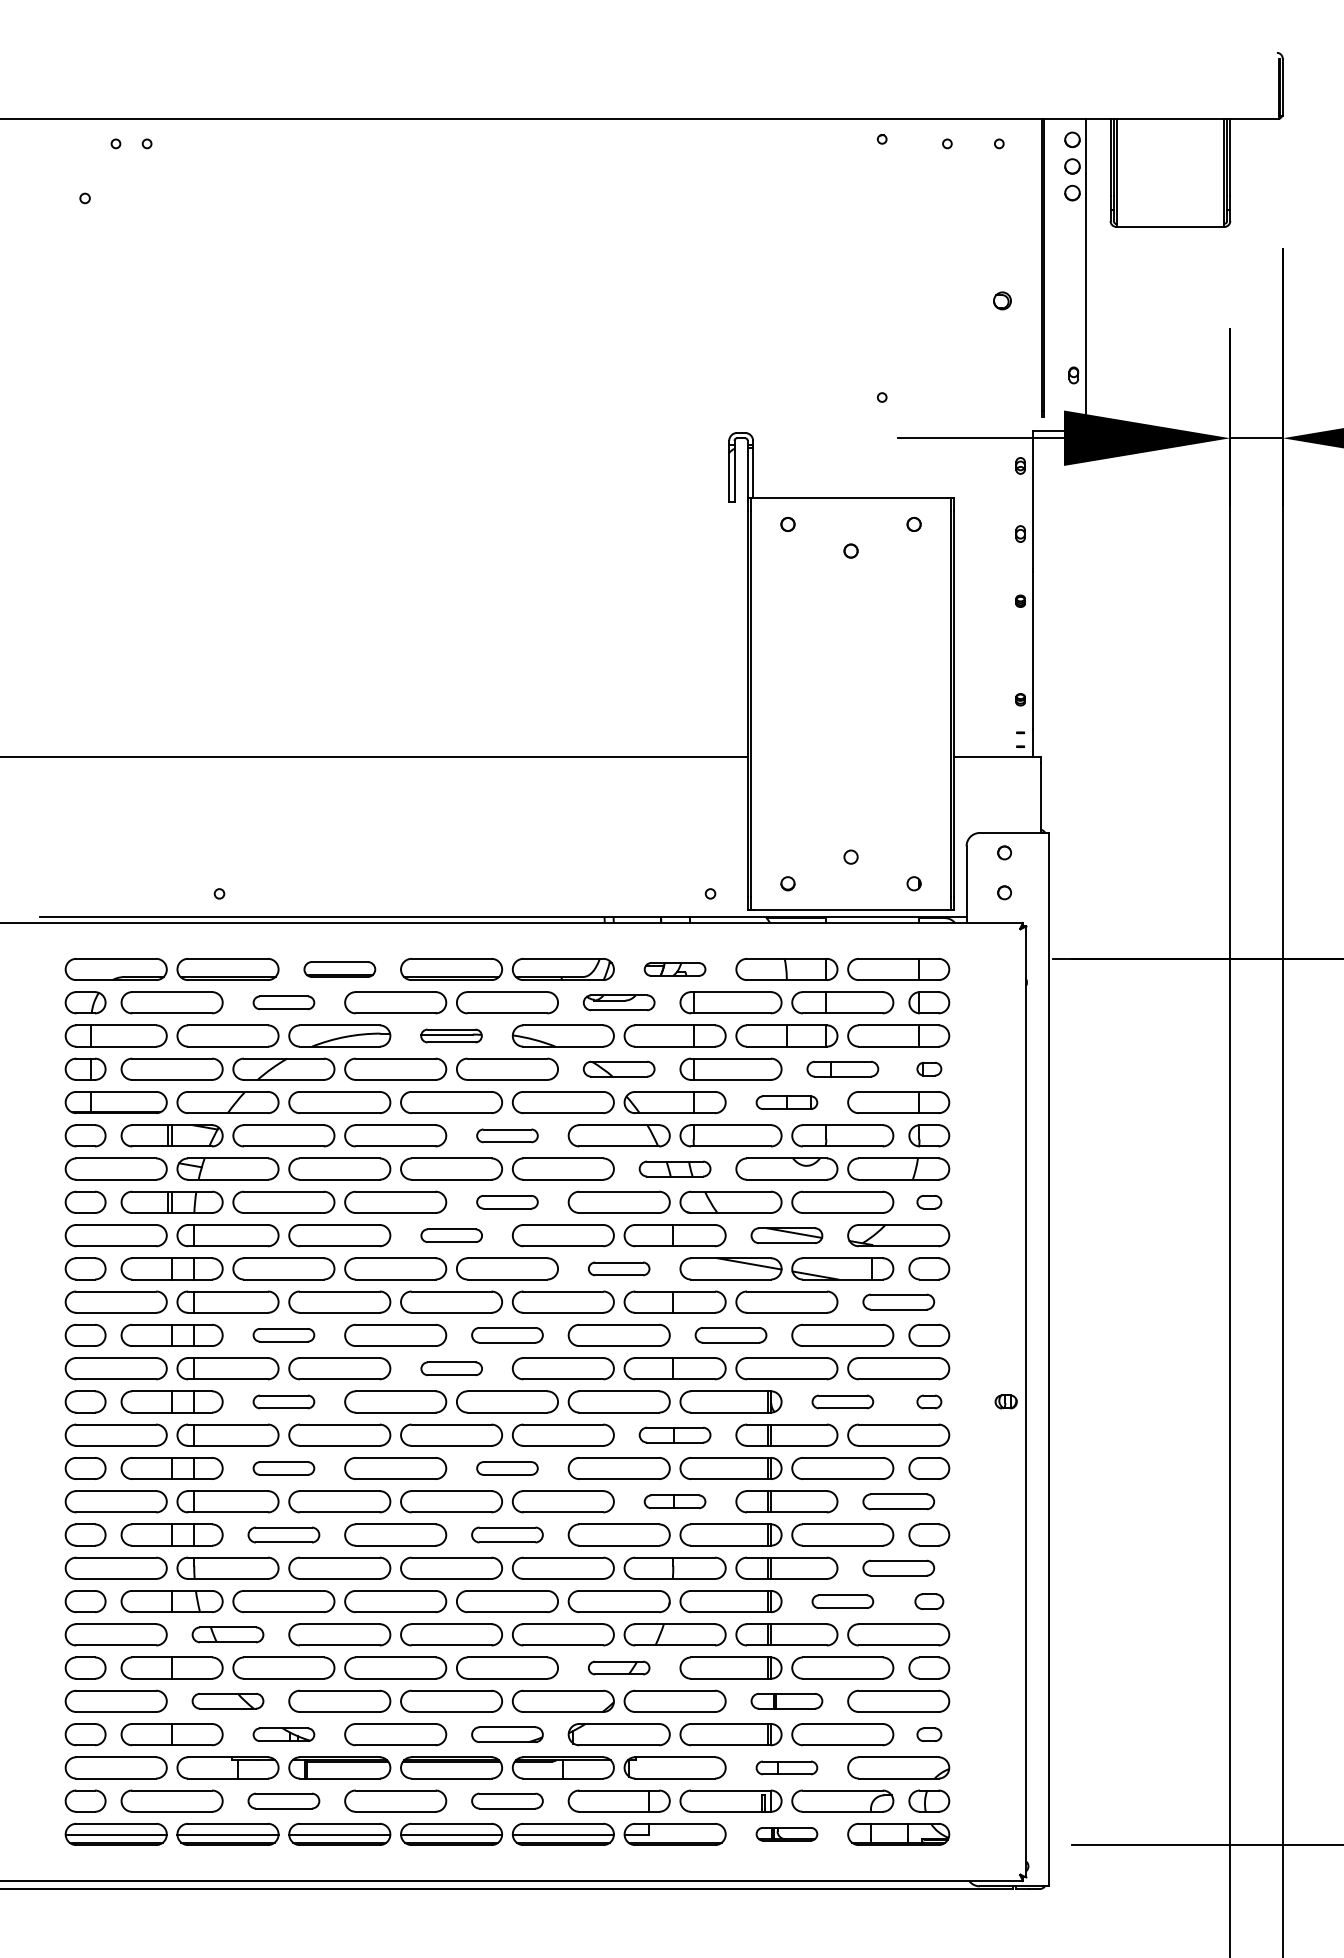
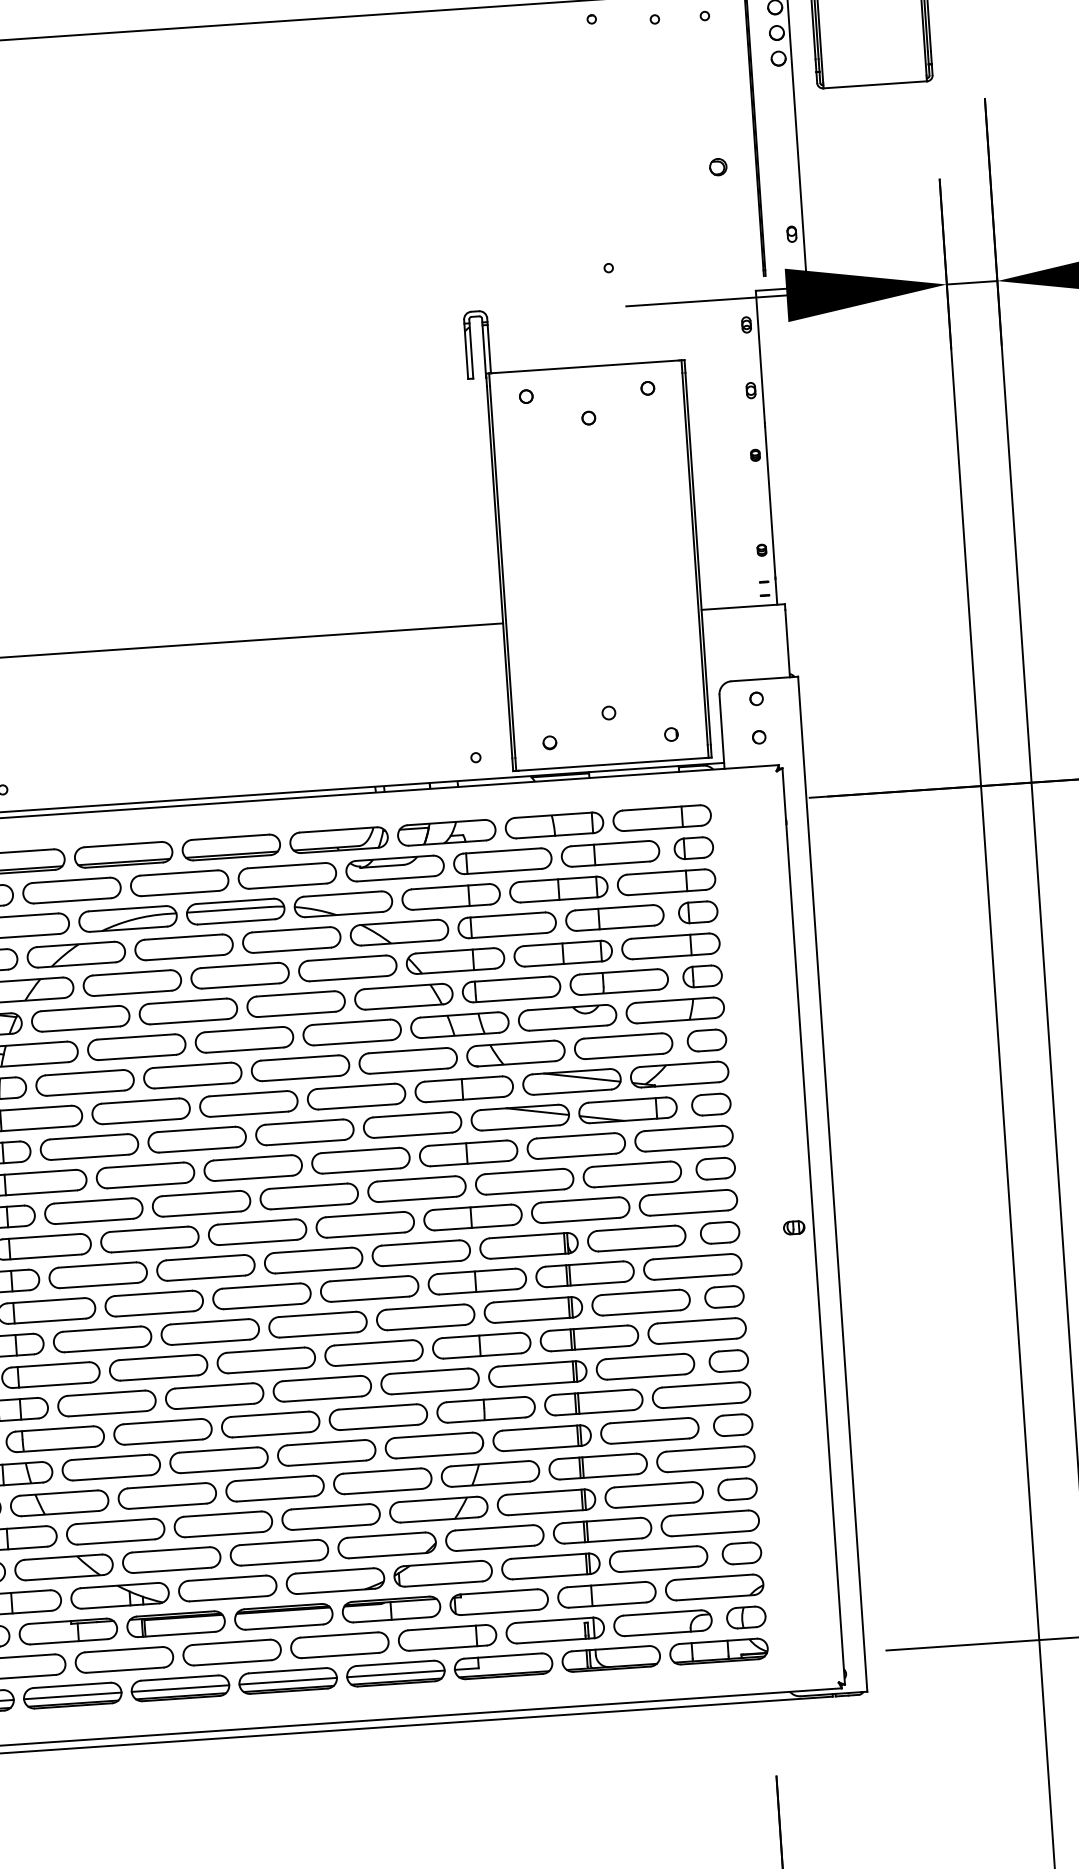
part: (339, 969) -> (123, 854), size x1.43
part: (674, 969) -> (446, 832), size x1.67
part: (283, 1002) -> (71, 890), size x1.67
part: (618, 1002) -> (394, 868), size x1.43
part: (451, 1035) -> (235, 911), size x1.67
part: (618, 1068) -> (398, 931), size x1.43
part: (842, 1068) -> (614, 917), size x1.43
part: (929, 1068) -> (698, 911), size x1.67
part: (786, 1102) -> (562, 953), size x1.67
part: (507, 1135) -> (296, 1003), size x1.67
part: (674, 1168) -> (459, 1024), size x1.43
part: (507, 1201) -> (300, 1067), size x1.67
part: (929, 1201) -> (707, 1039), size x1.67
part: (451, 1235) -> (248, 1103), size x1.67
part: (786, 1235) -> (571, 1081), size x1.43
part: (618, 1268) -> (411, 1124), size x1.67
part: (898, 1301) -> (683, 1138), size x1.43
part: (283, 1334) -> (93, 1210), size x1.67
part: (507, 1334) -> (309, 1195), size x1.43
part: (730, 1334) -> (524, 1180), size x1.43
part: (451, 1368) -> (257, 1232), size x1.67
part: (283, 1401) -> (97, 1274), size x1.67
part: (842, 1401) -> (636, 1238), size x1.67
part: (929, 1401) -> (720, 1232), size x1.67
part: (674, 1434) -> (476, 1280), size x1.43
part: (283, 1468) -> (102, 1339), size x1.67
part: (507, 1468) -> (318, 1324), size x1.67
part: (674, 1501) -> (481, 1345), size x1.67
part: (898, 1501) -> (696, 1330), size x1.43
part: (283, 1534) -> (106, 1403), size x1.43
part: (507, 1534) -> (322, 1388), size x1.43
part: (898, 1567) -> (701, 1394), size x1.43
part: (842, 1601) -> (649, 1430), size x1.67
part: (929, 1601) -> (733, 1425), size x1.43
part: (227, 1634) -> (59, 1503), size x1.43
part: (618, 1667) -> (438, 1509), size x1.67
part: (227, 1700) -> (63, 1566), size x1.43
part: (786, 1700) -> (602, 1529), size x1.43
part: (283, 1734) -> (119, 1595), size x1.67
part: (507, 1734) -> (335, 1581), size x1.43
part: (929, 1734) -> (742, 1553), size x1.67
part: (786, 1767) -> (606, 1594), size x1.67
part: (283, 1800) -> (124, 1659), size x1.43
part: (507, 1800) -> (339, 1644), size x1.43
part: (786, 1833) -> (610, 1658), size x1.67

